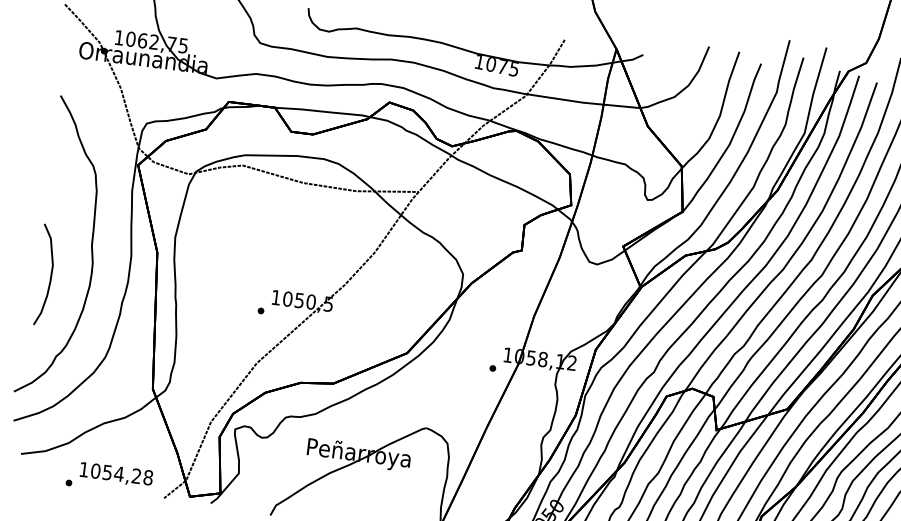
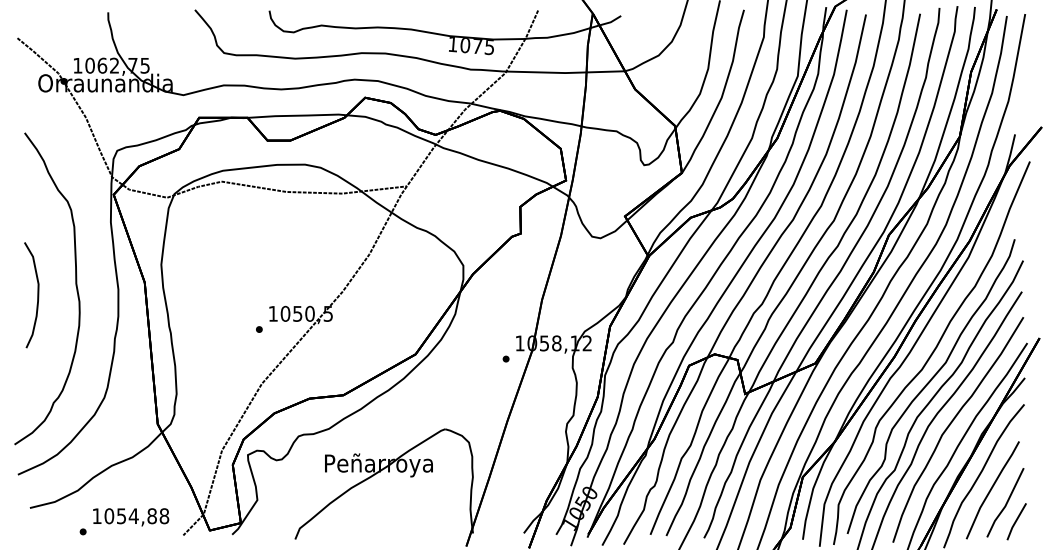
curve: (50, 276) -> (37, 295), moved
text: (135, 476) -> (151, 516), 1054,28 -> 1054,88

